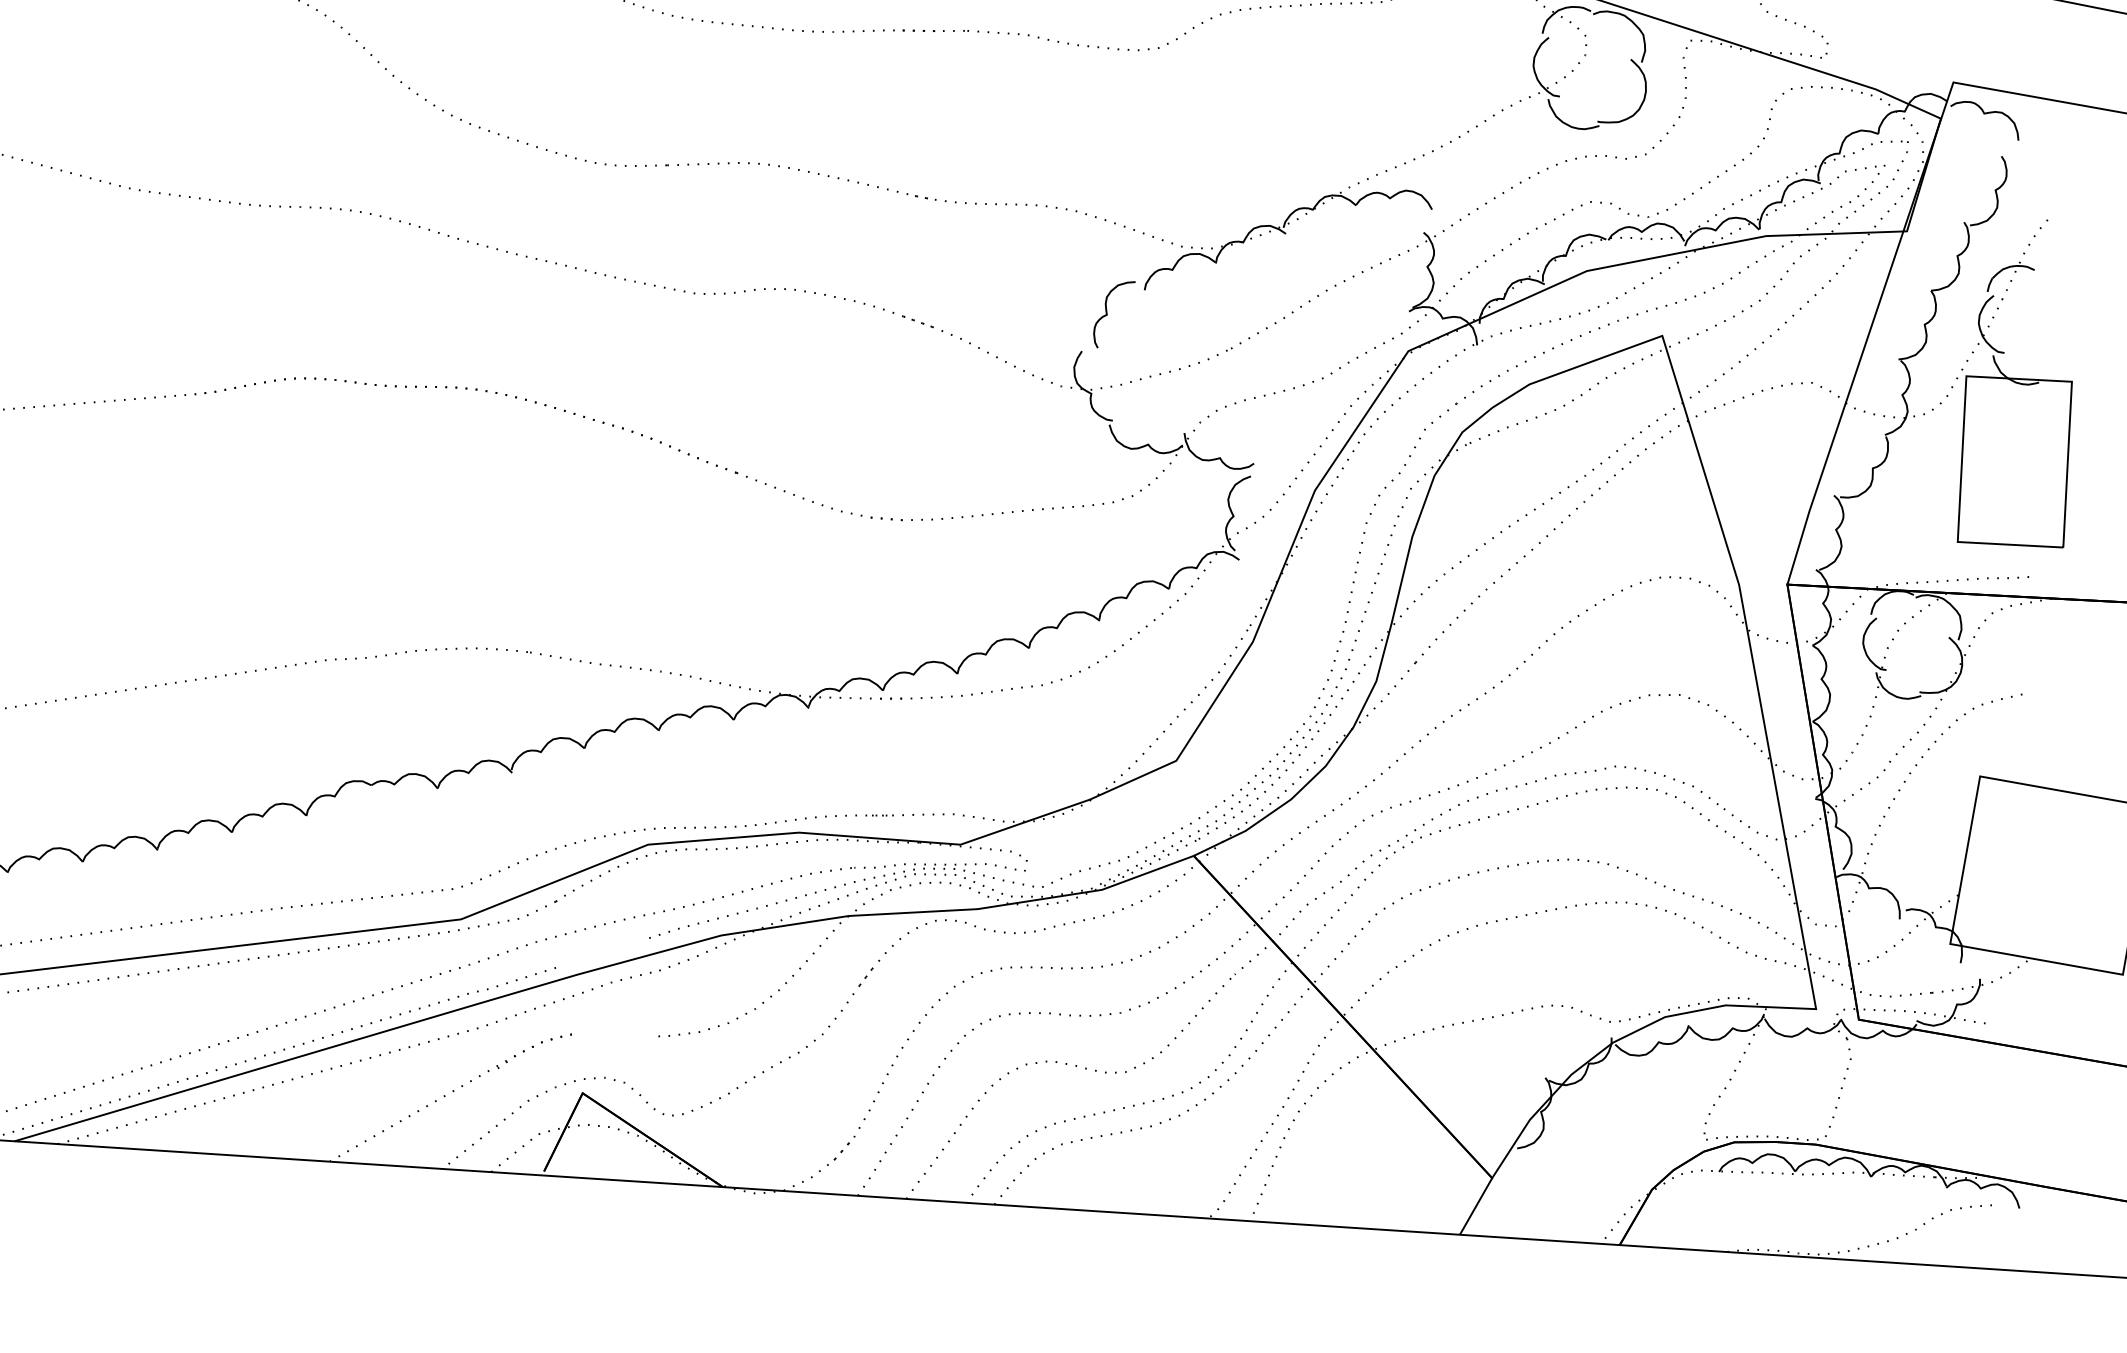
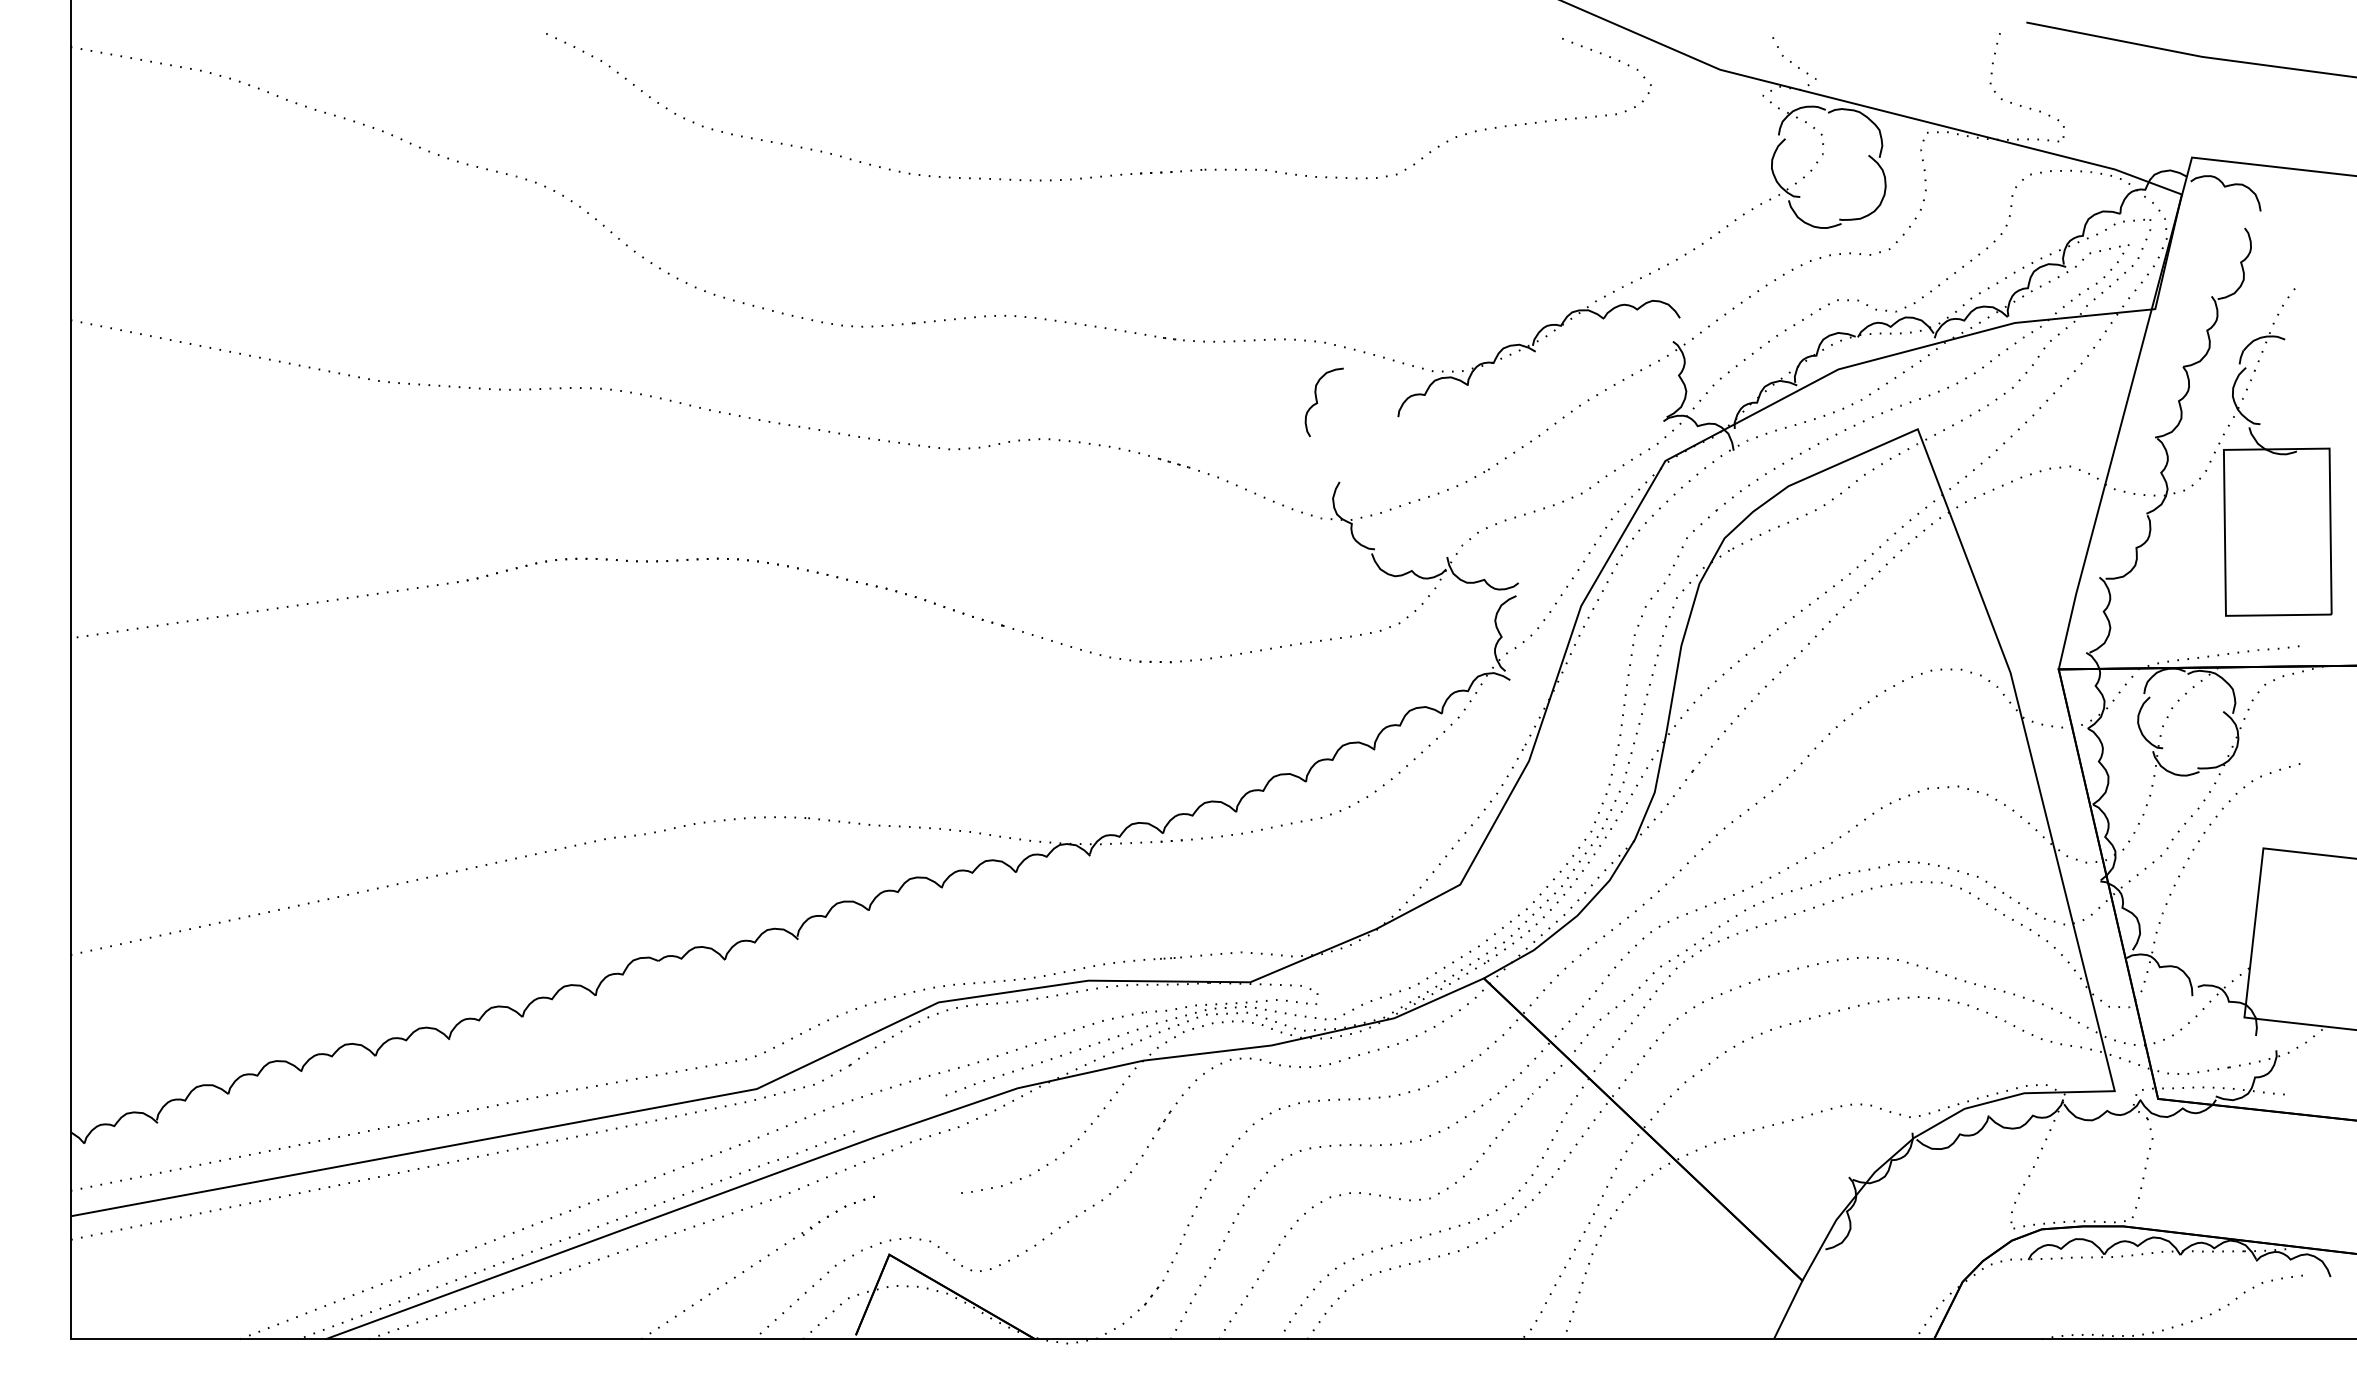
curve: (1108, 315) -> (1318, 403), moved

